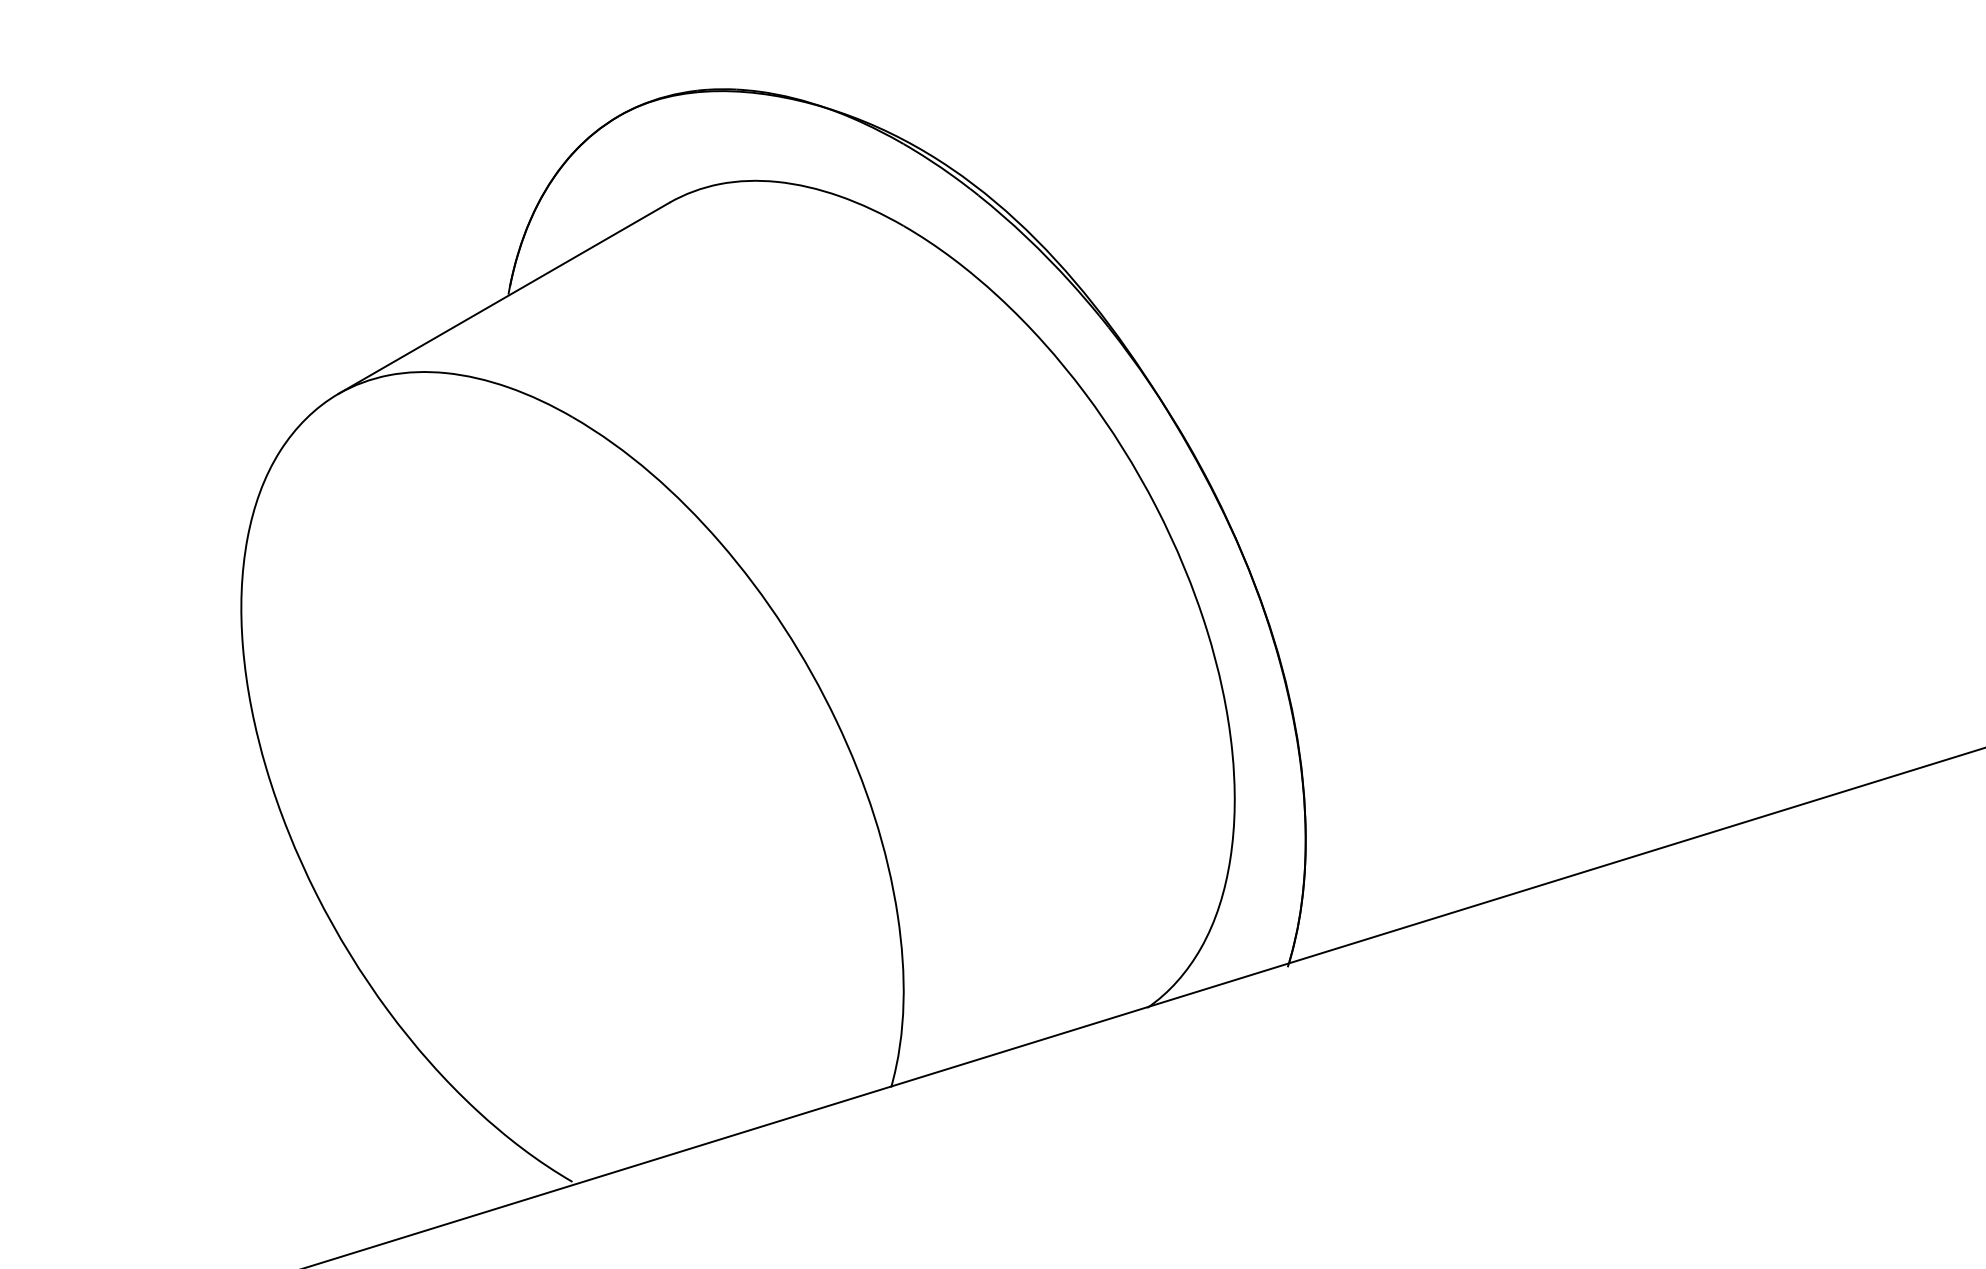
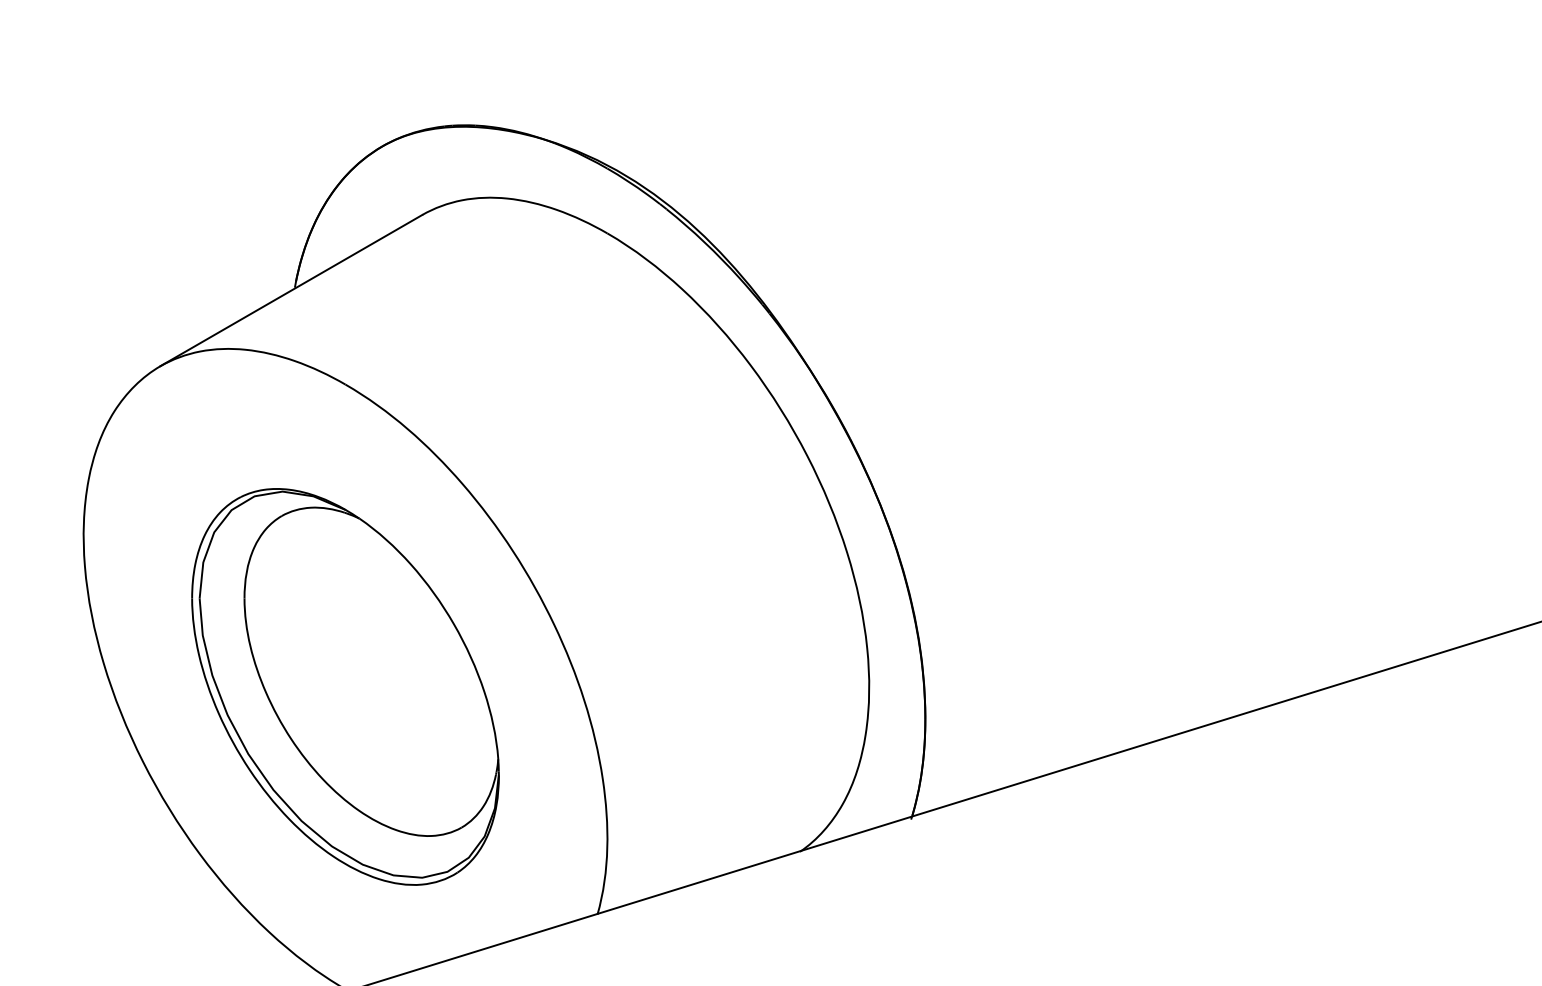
part: (572, 799) -> (345, 686), added

